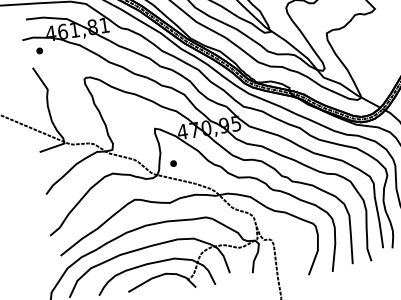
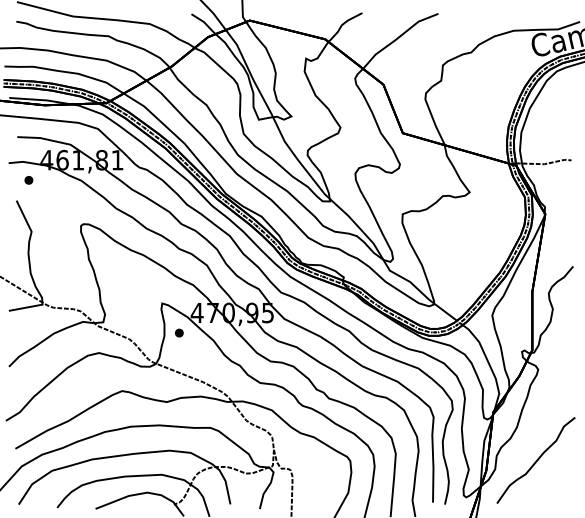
part: (173, 163) -> (179, 332), moved

